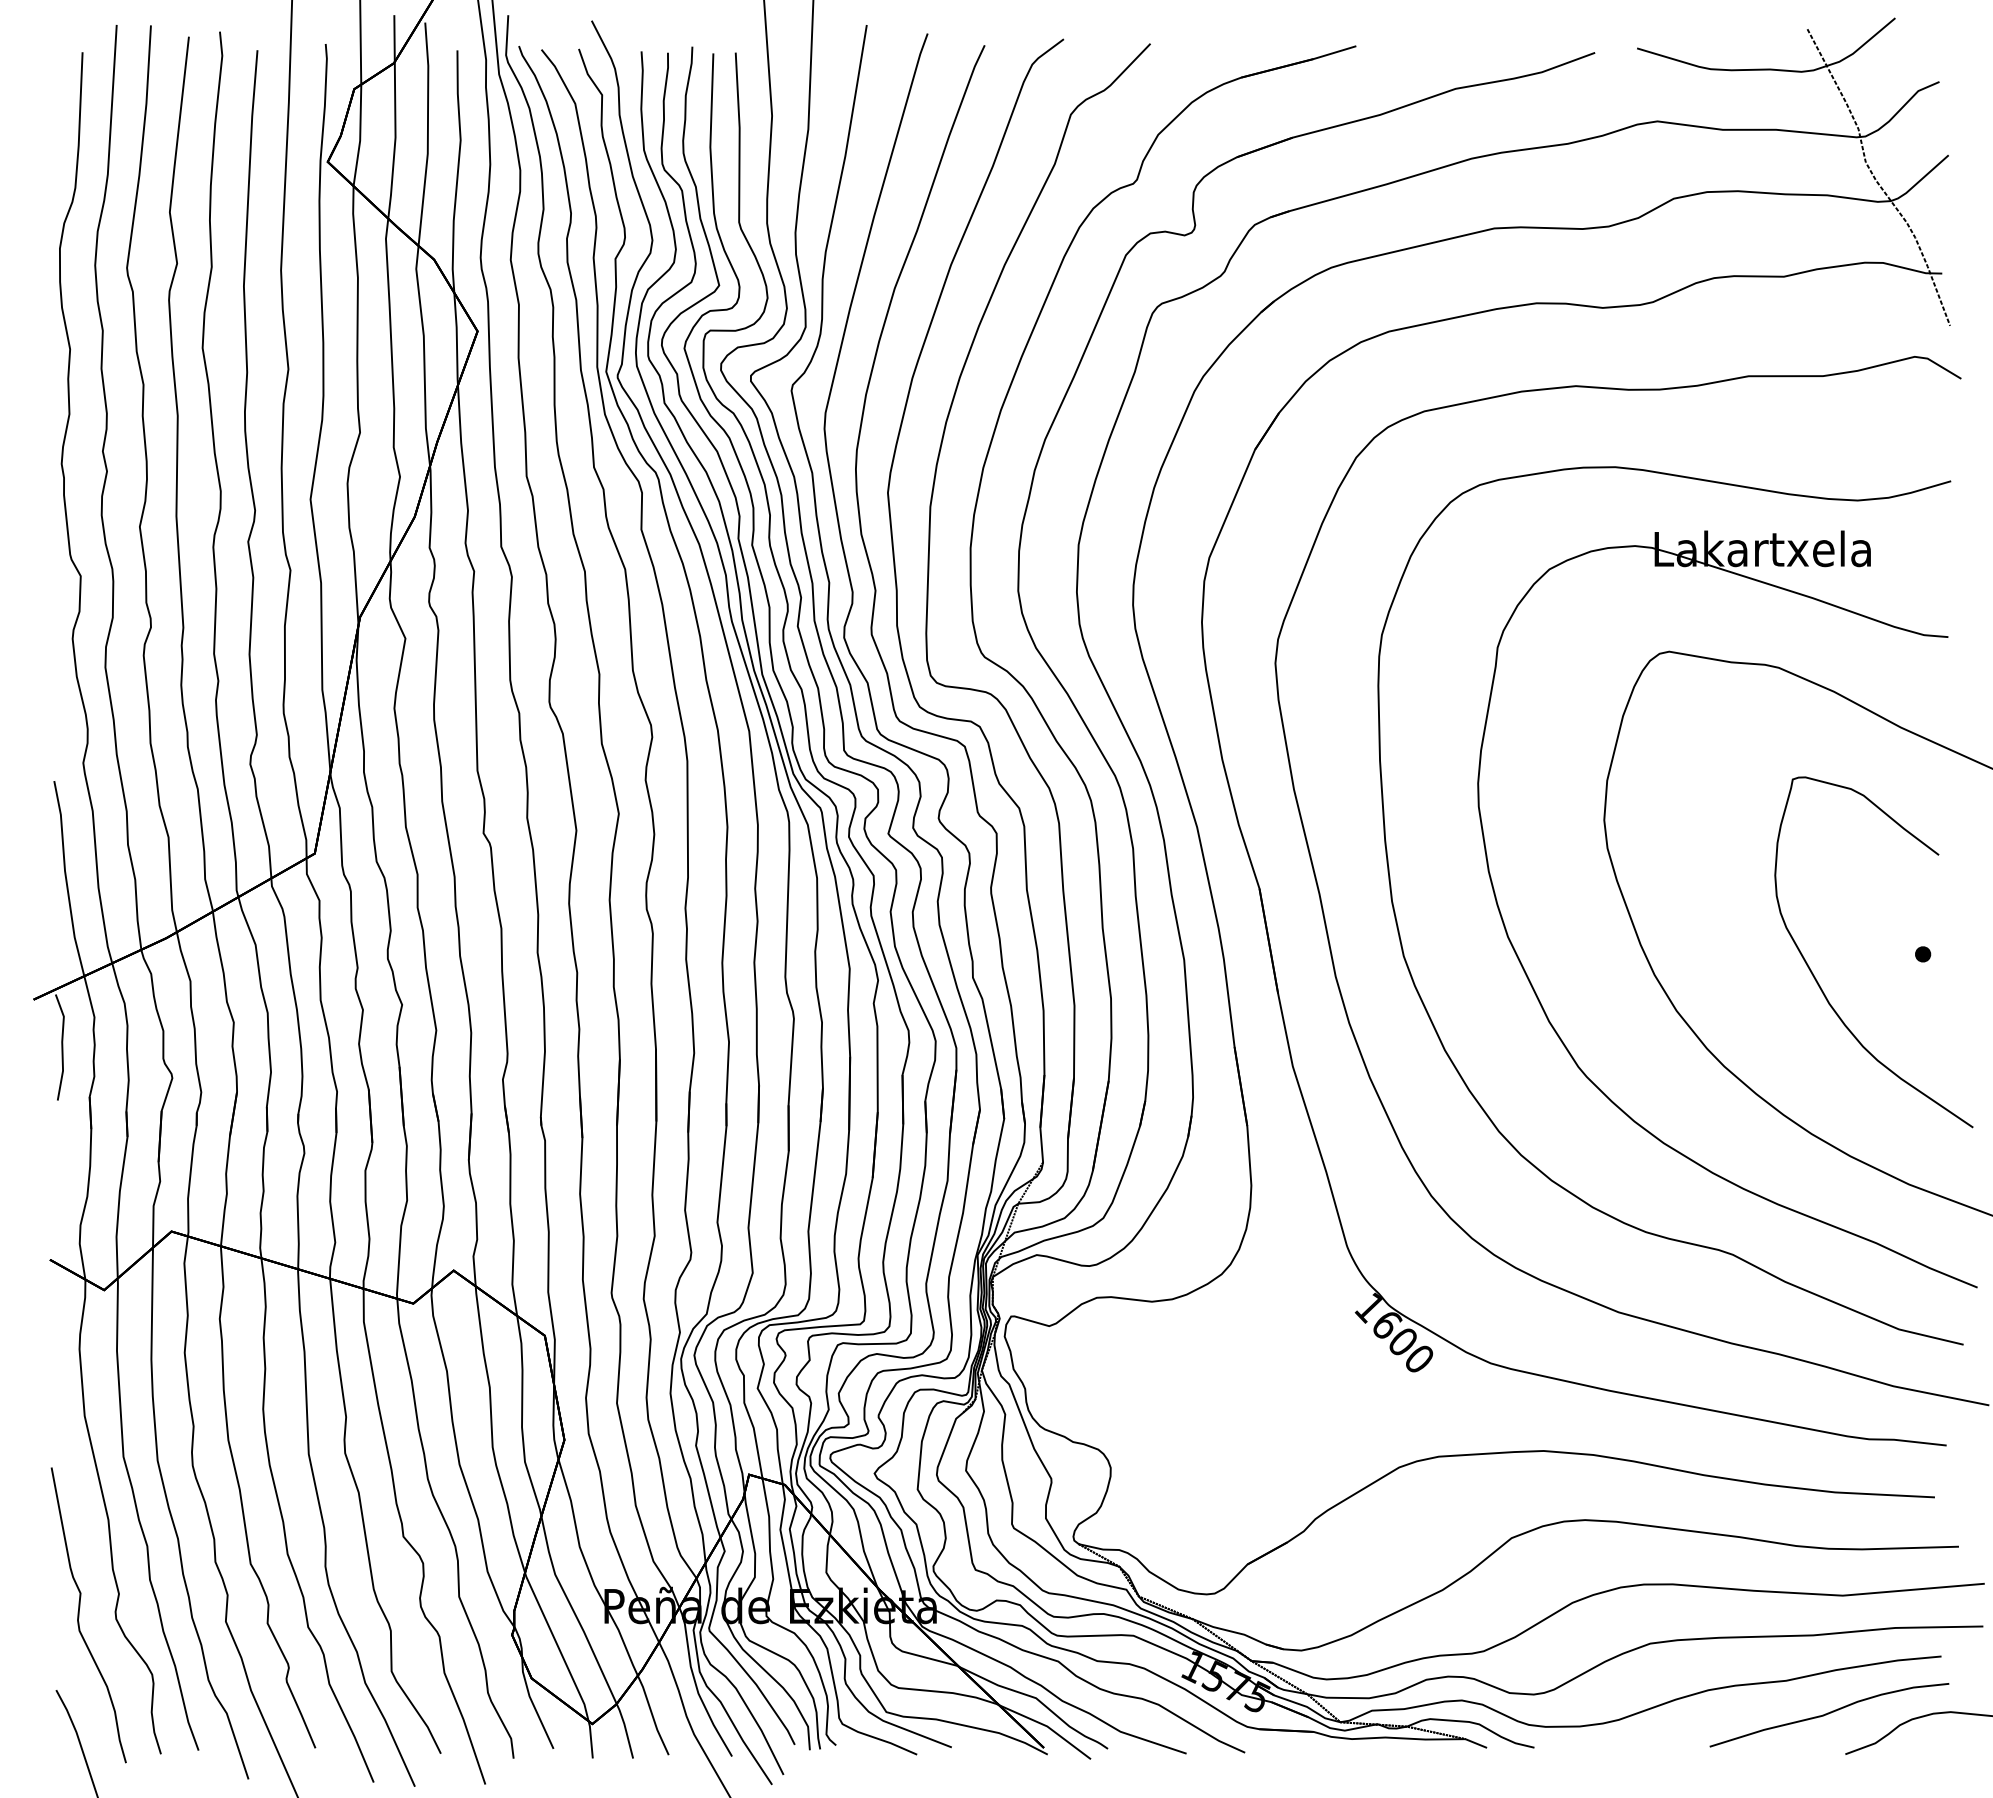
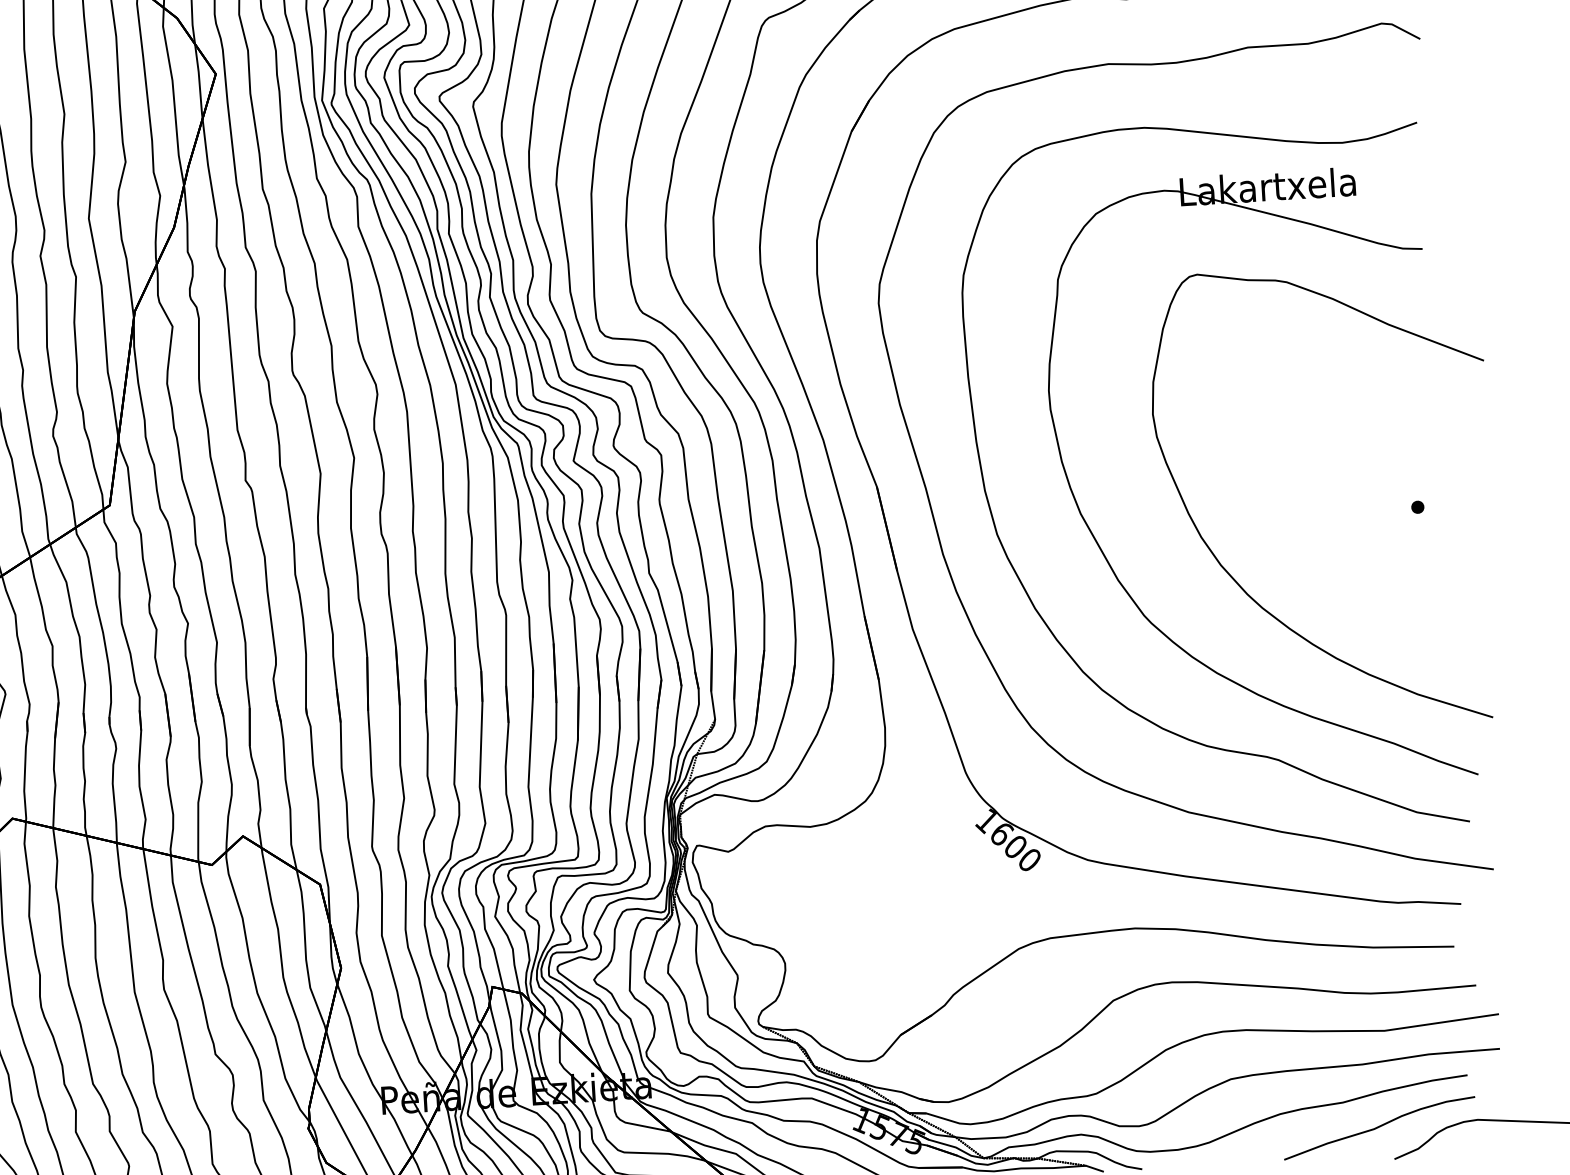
curve: (1820, 985) -> (1336, 537), removed

